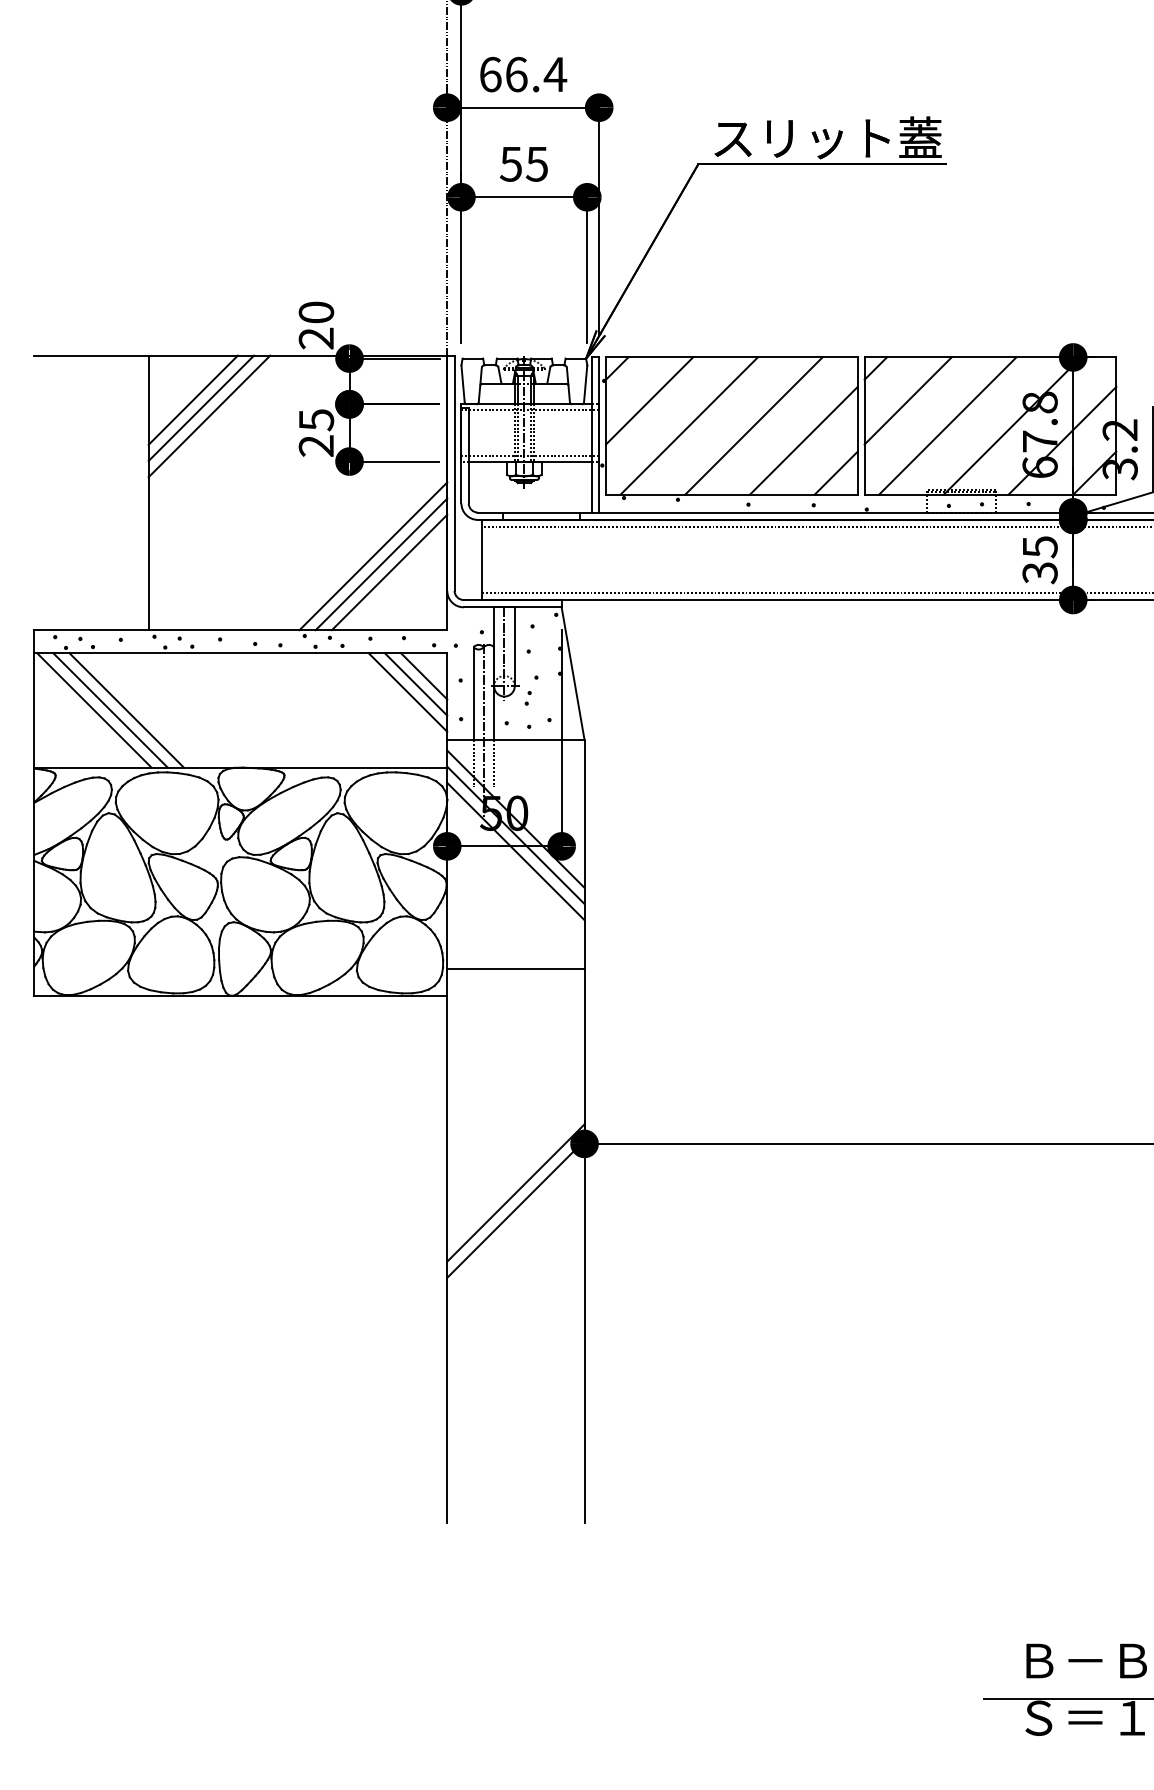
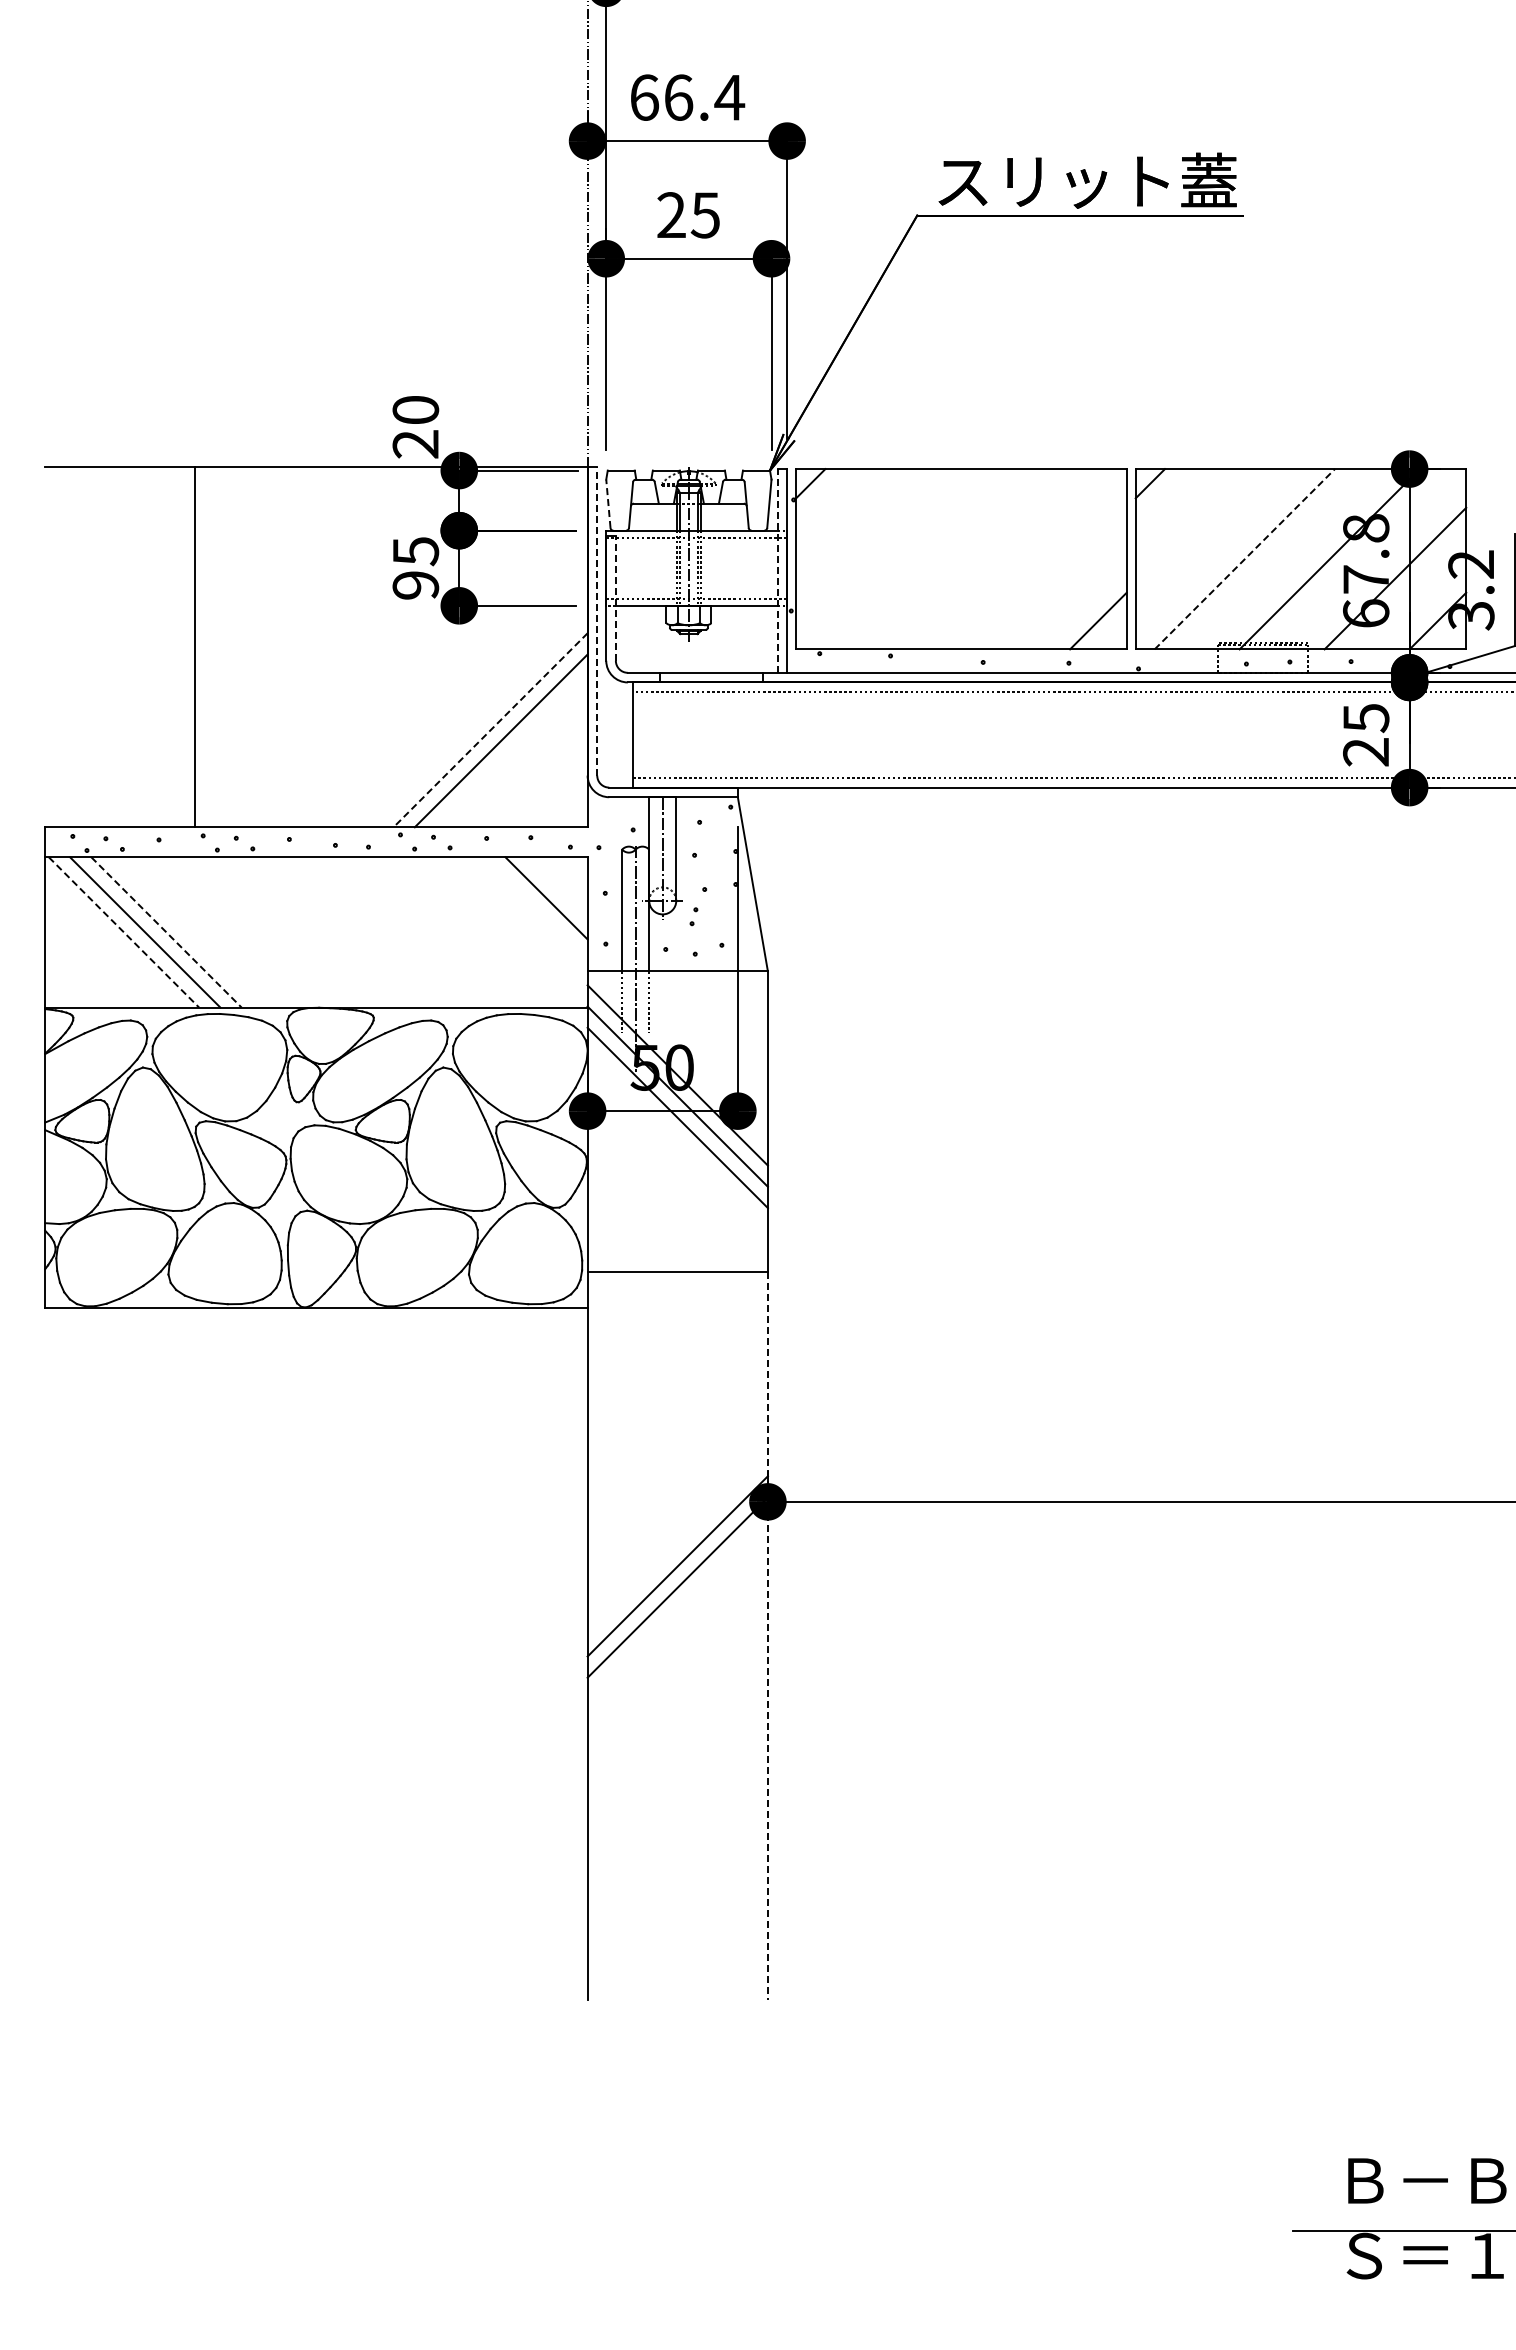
text: (510, 164) -> (670, 215), 55 -> 25
line: (463, 383) -> (608, 503), solid -> dashed
line: (192, 399) -> (253, 524), removed
line: (649, 401) -> (853, 526), removed
line: (907, 401) -> (1192, 526), removed
line: (201, 408) -> (264, 535), removed
line: (209, 416) -> (275, 546), removed
line: (948, 425) -> (1245, 558), solid -> dashed
line: (689, 426) -> (905, 559), removed
line: (754, 426) -> (990, 559), removed
line: (591, 434) -> (777, 570), solid -> dashed
line: (803, 440) -> (1055, 578), removed
text: (316, 446) -> (416, 585), 25 -> 95
line: (468, 455) -> (615, 597), solid -> dashed
line: (454, 472) -> (597, 620), solid -> dashed
line: (373, 556) -> (490, 730), solid -> dashed
line: (389, 572) -> (511, 751), removed
text: (1040, 573) -> (1366, 752), 35 -> 25
line: (423, 676) -> (556, 887), removed
line: (407, 692) -> (535, 908), removed
line: (94, 710) -> (124, 932), solid -> dashed
line: (126, 710) -> (166, 932), solid -> dashed
line: (584, 1245) -> (767, 1635), solid -> dashed

